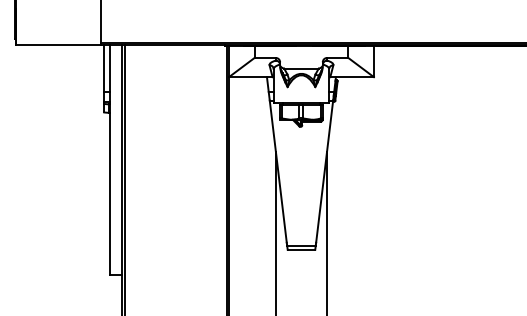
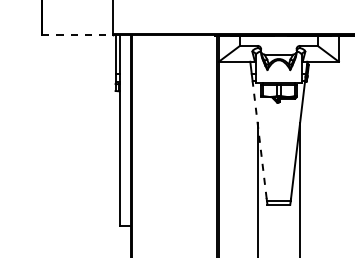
line: (58, 45) -> (77, 35), solid -> dashed
line: (278, 171) -> (259, 139), solid -> dashed

